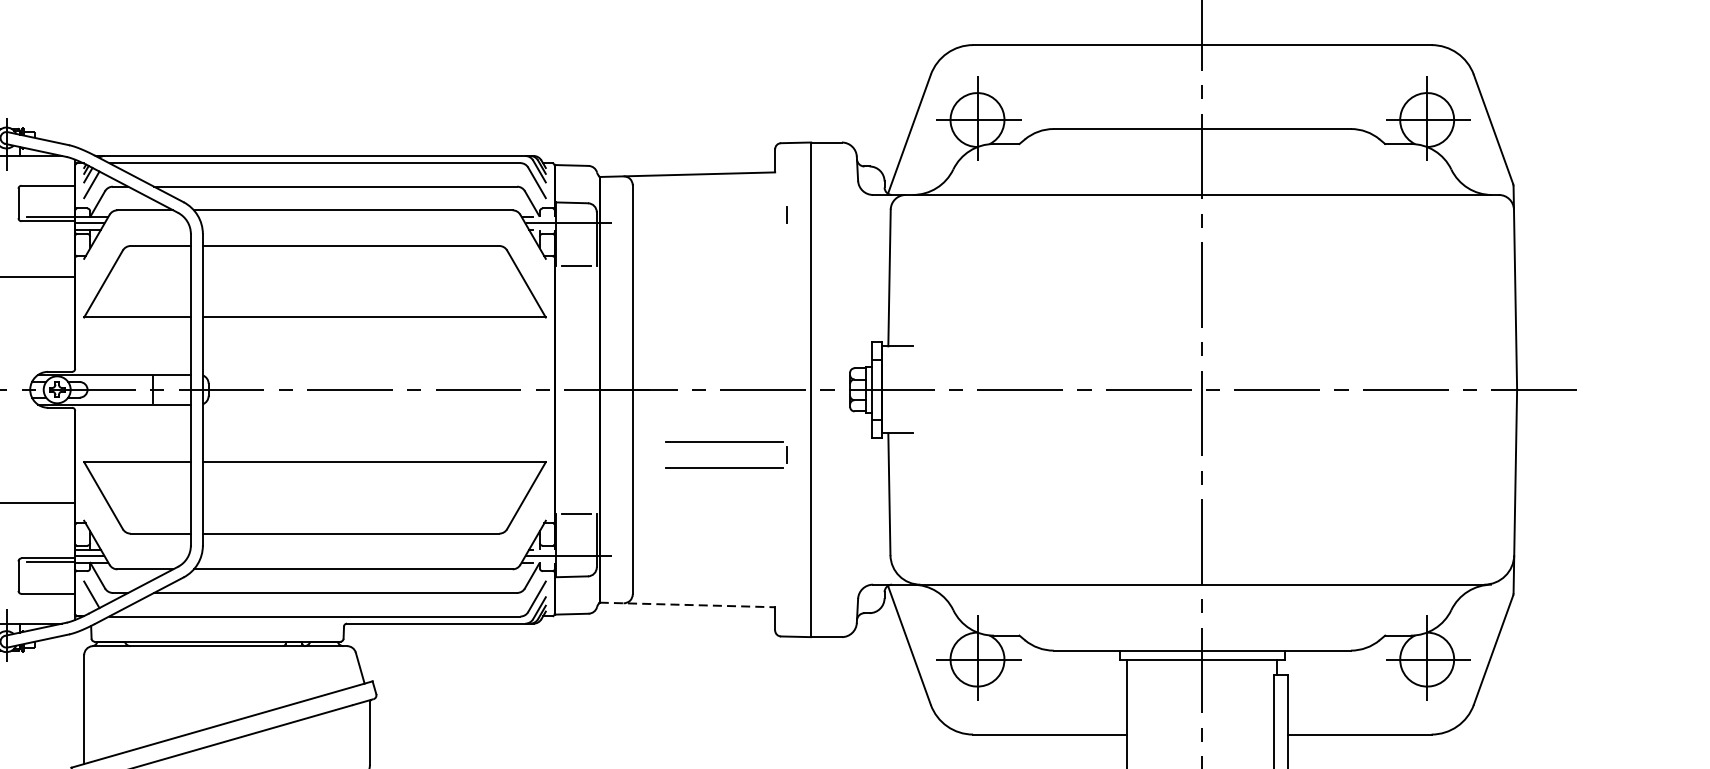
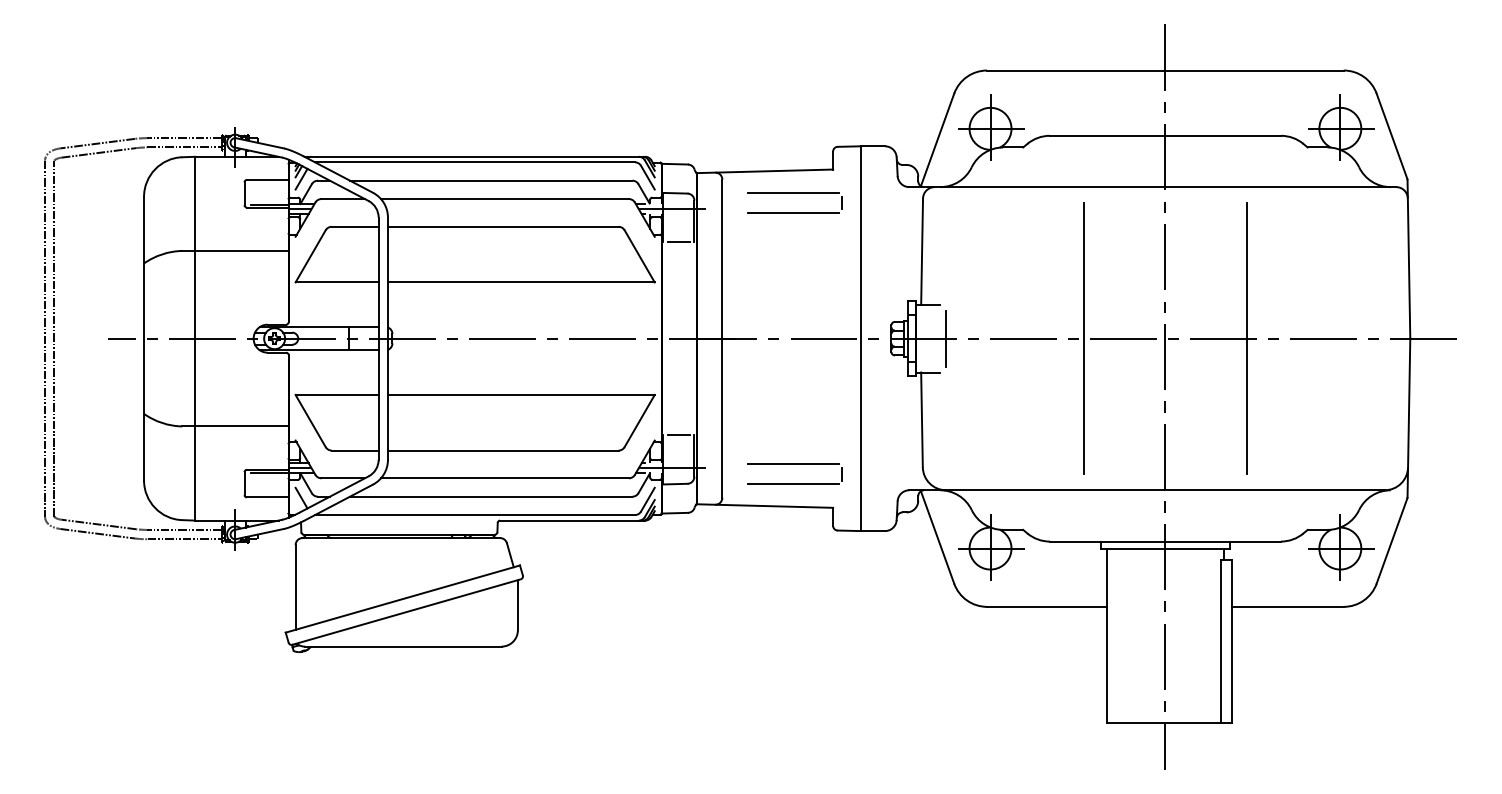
line: (724, 203) -> (793, 193), added
line: (724, 227) -> (793, 212), added
line: (919, 389) -> (945, 338), added
line: (1097, 389) -> (1083, 338), added
line: (1307, 389) -> (1247, 338), added
part: (725, 442) -> (794, 464), moved
line: (688, 605) -> (765, 506), dashed -> solid

